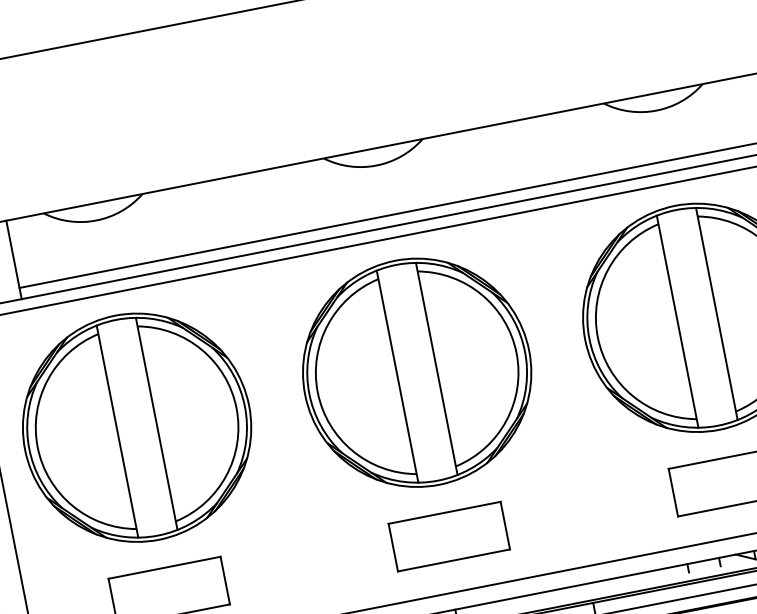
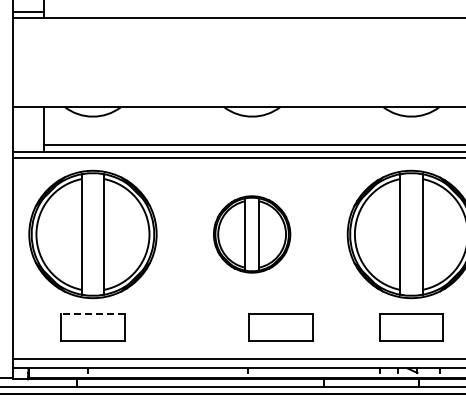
part: (415, 373) -> (251, 234), size x0.6
part: (448, 536) -> (280, 327), moved
line: (163, 568) -> (92, 314), solid -> dashed

